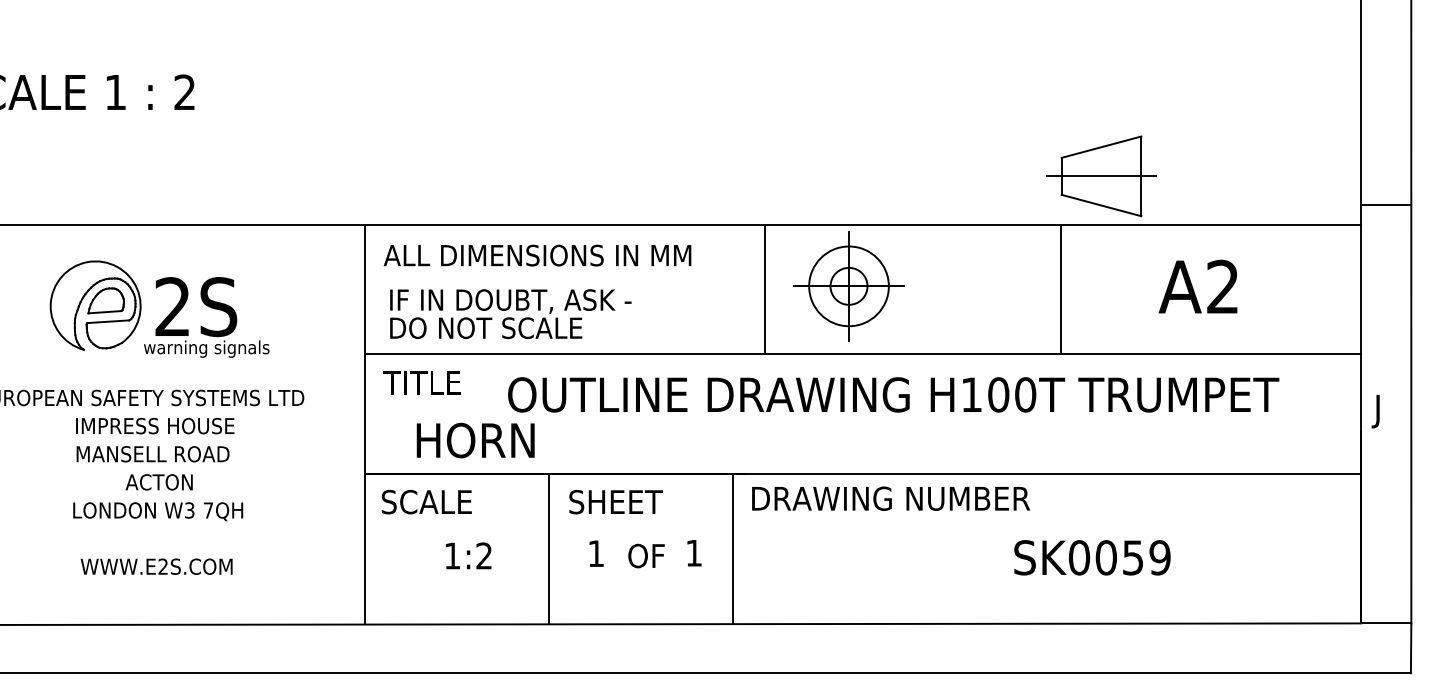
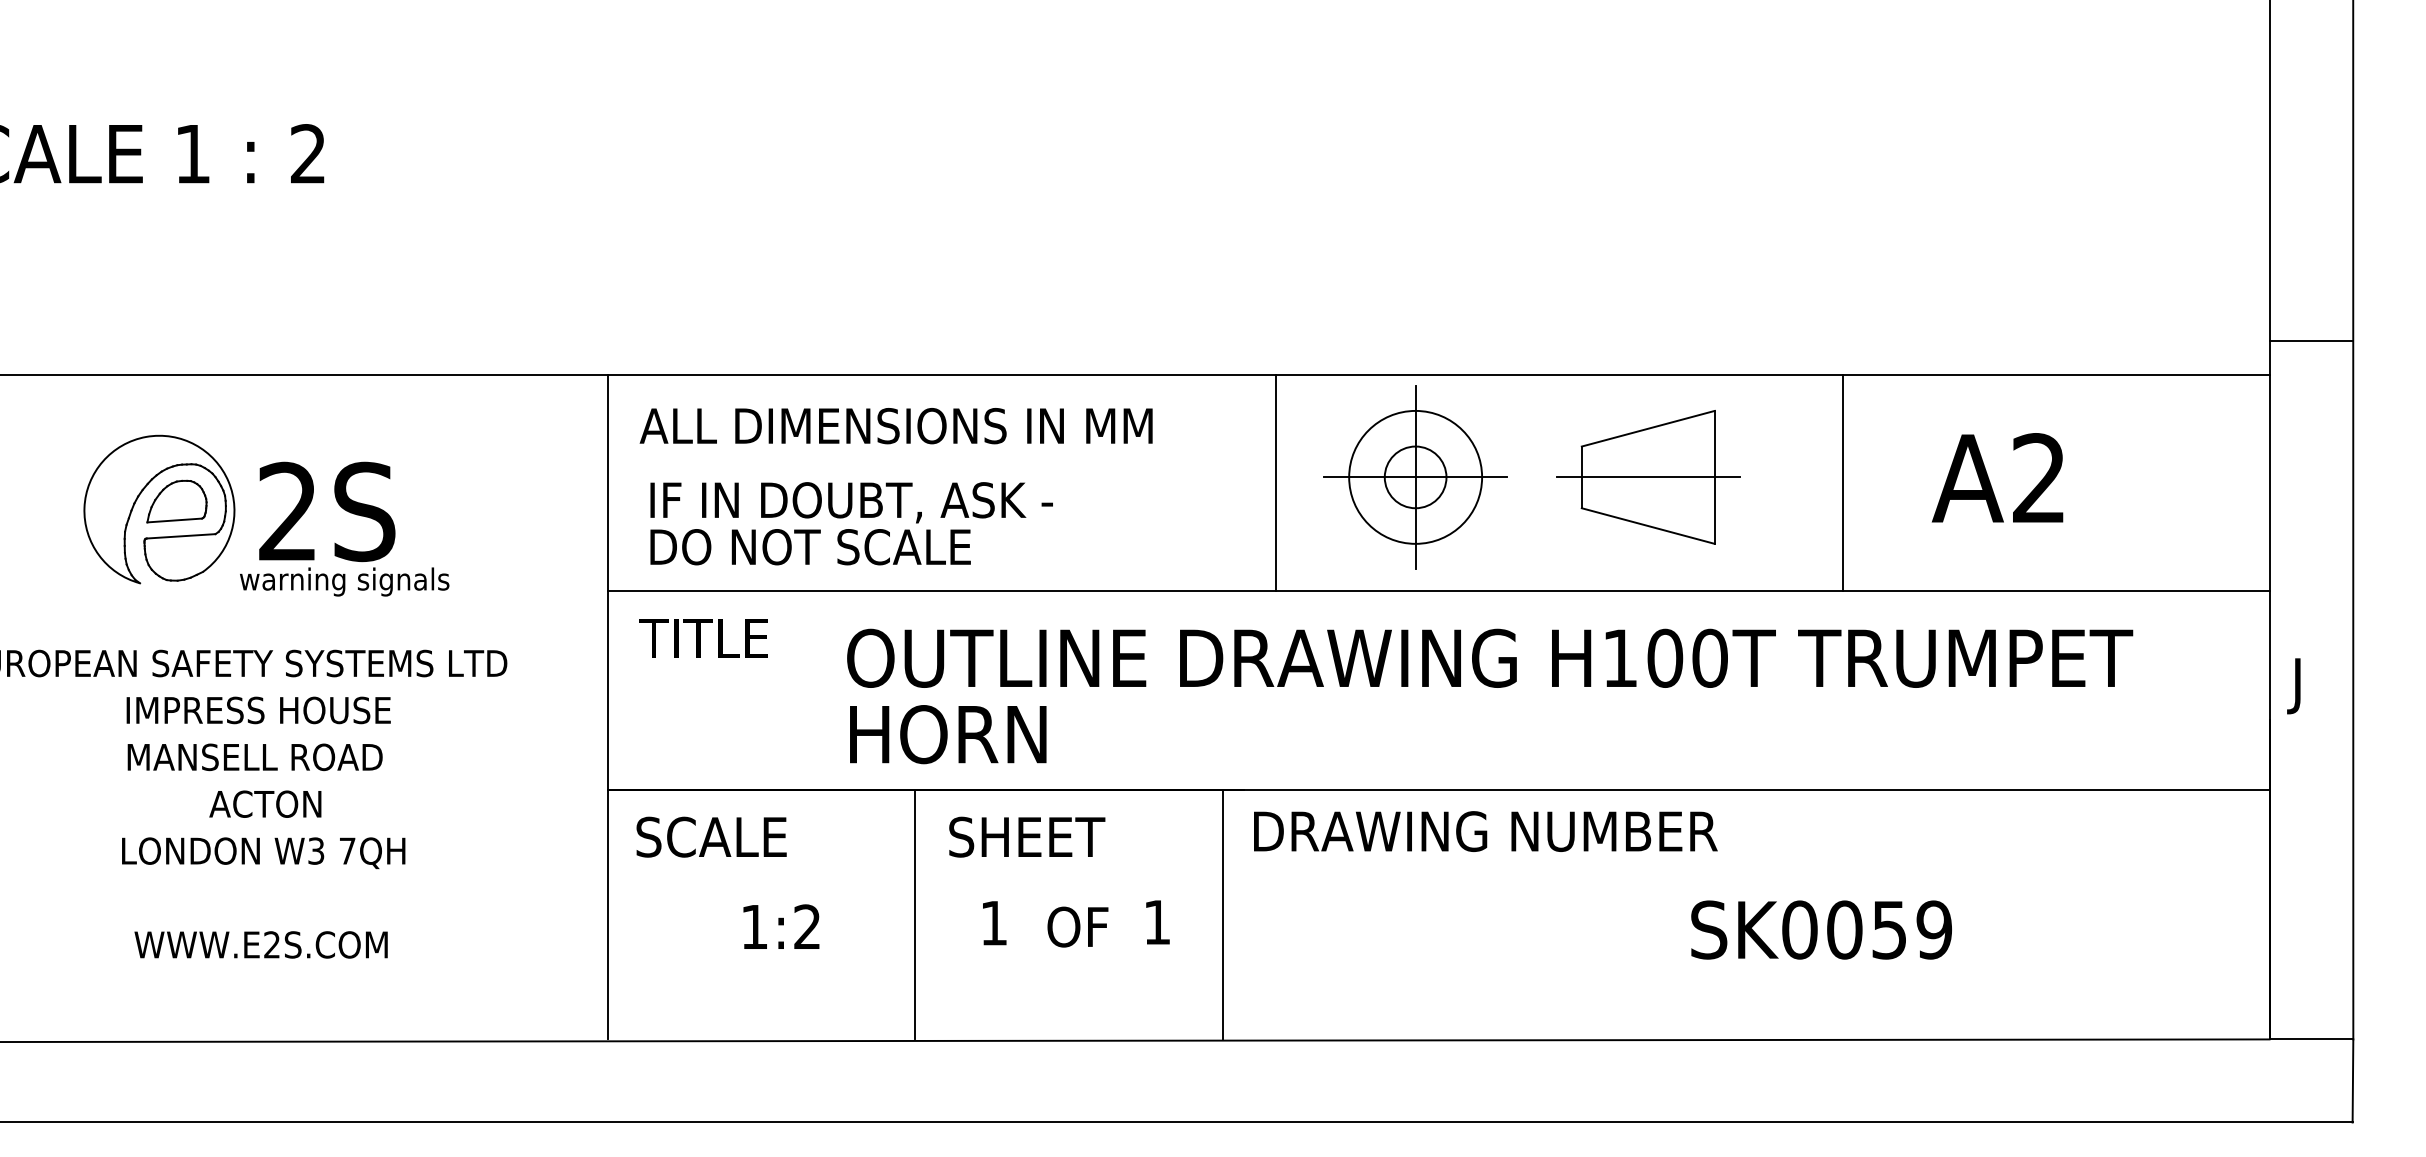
part: (1101, 176) -> (1648, 477), moved
line: (1061, 289) -> (1843, 482), moved
text: (475, 440) -> (947, 734), moved

